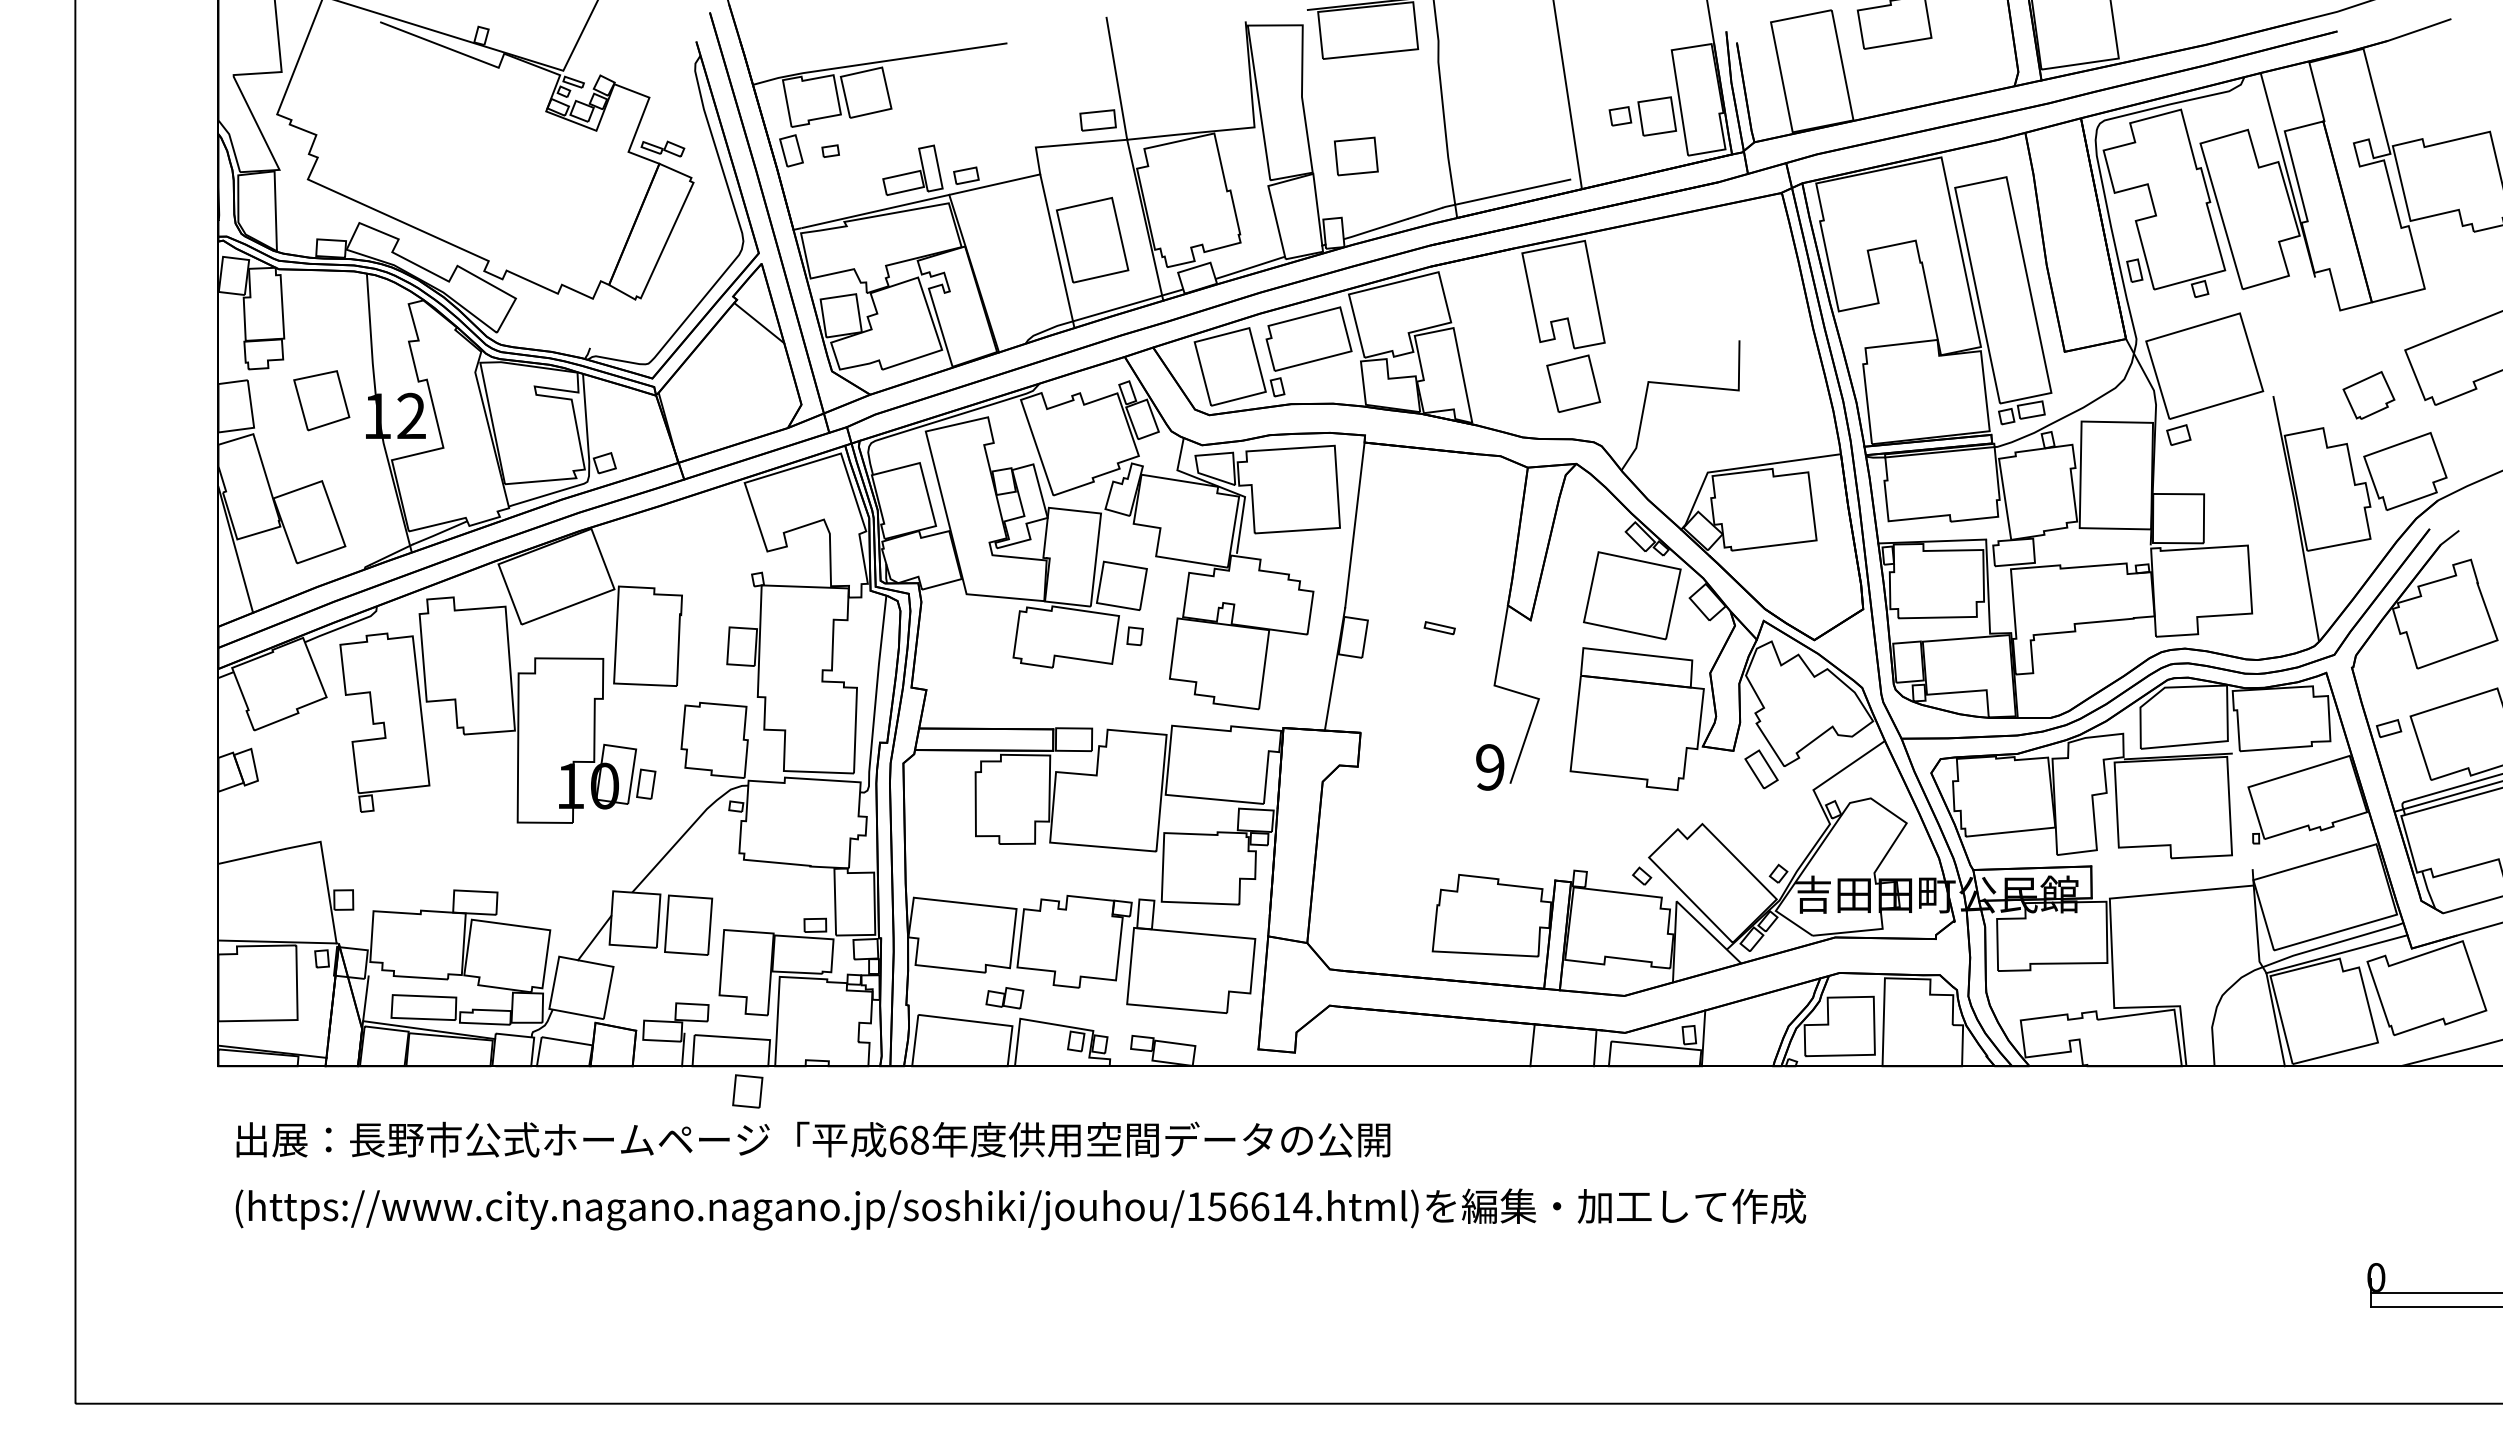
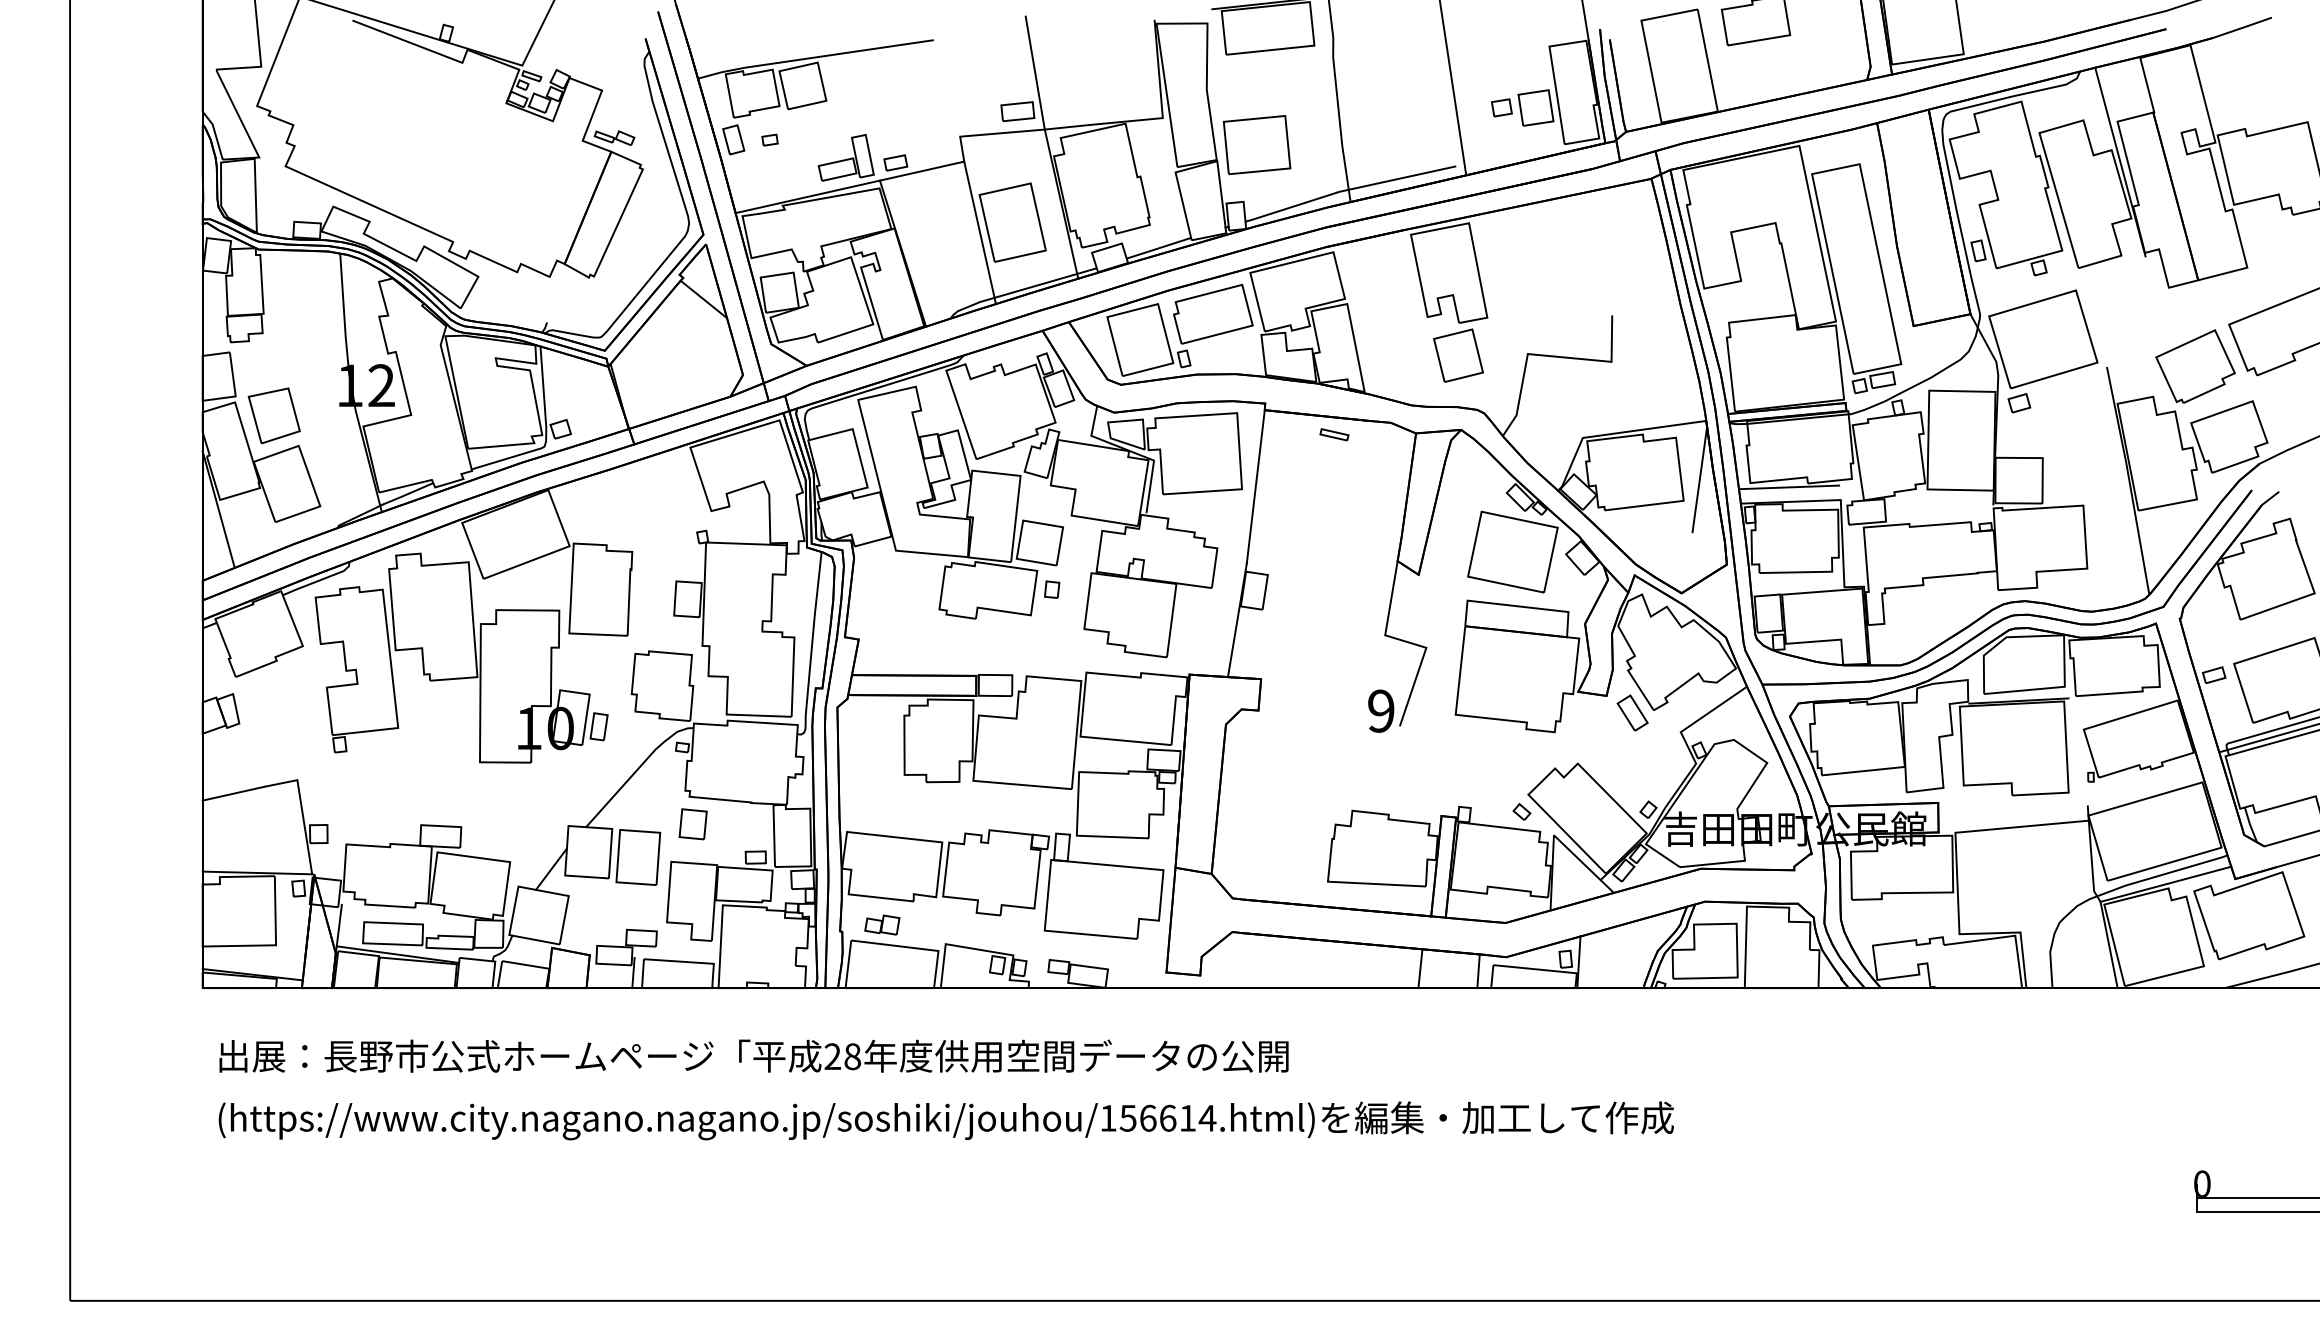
part: (1356, 156) -> (1257, 145), size x1.67
part: (2368, 395) -> (2195, 366), size x1.67
part: (321, 400) -> (274, 415), moved
line: (1833, 517) -> (1699, 479), added
line: (1930, 525) -> (1789, 487), added
part: (1439, 628) -> (1334, 435), moved
part: (1004, 998) -> (881, 925), moved
part: (747, 1091) -> (692, 824), moved
text: (898, 1139) -> (832, 1056), 68 -> 28

